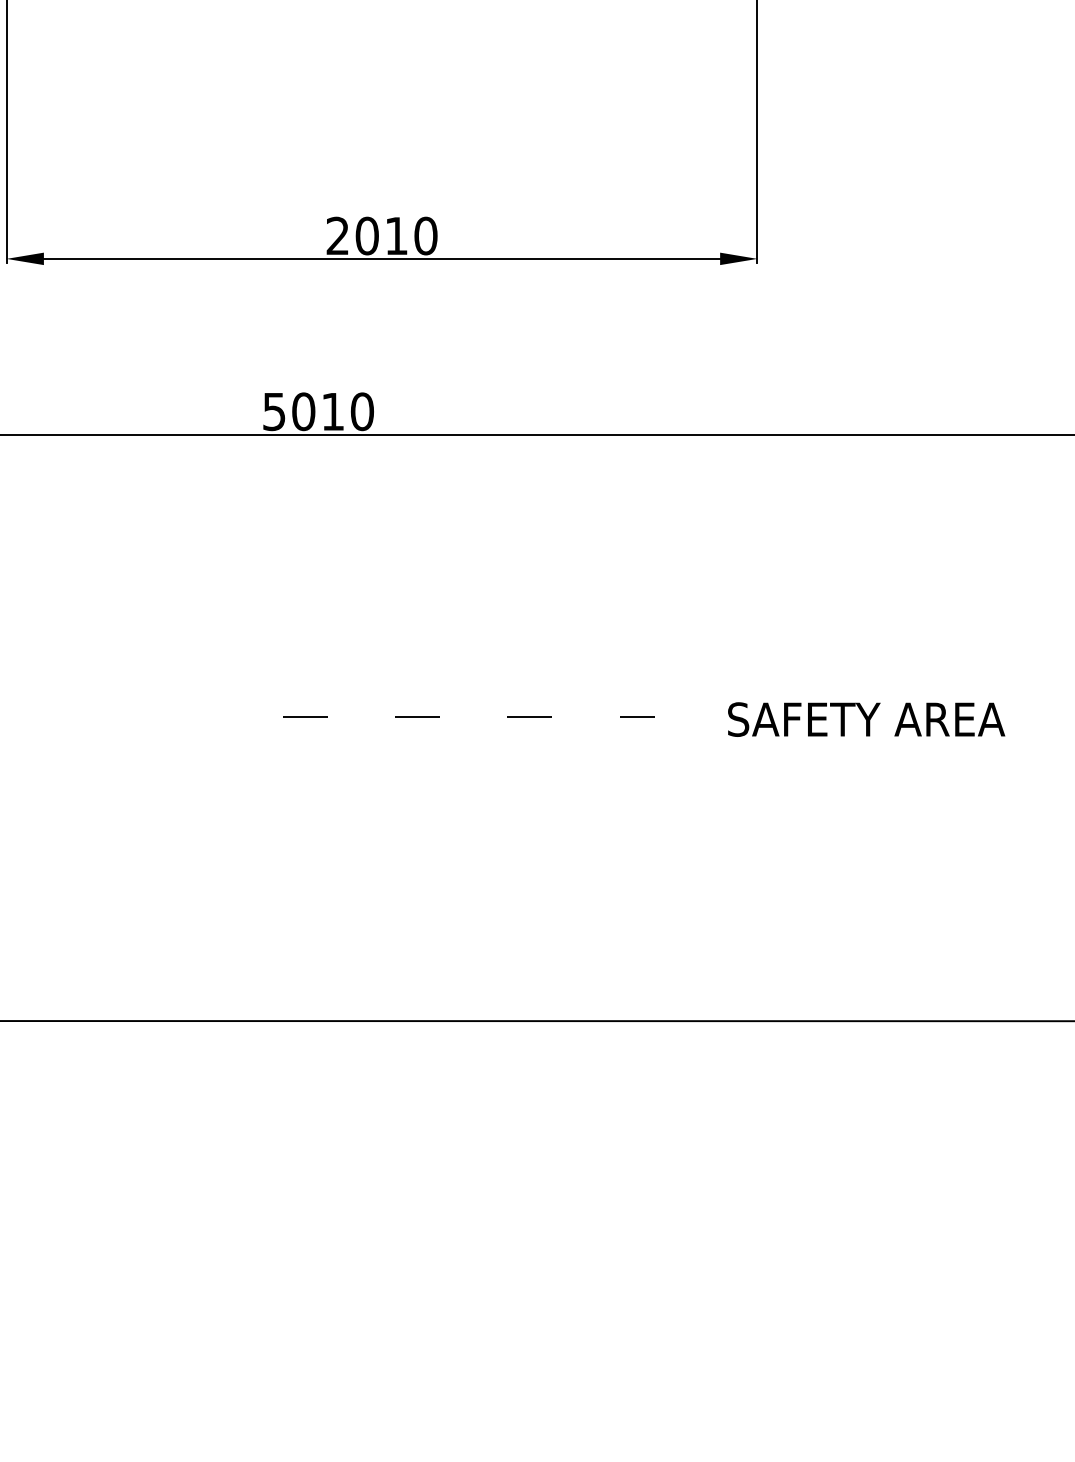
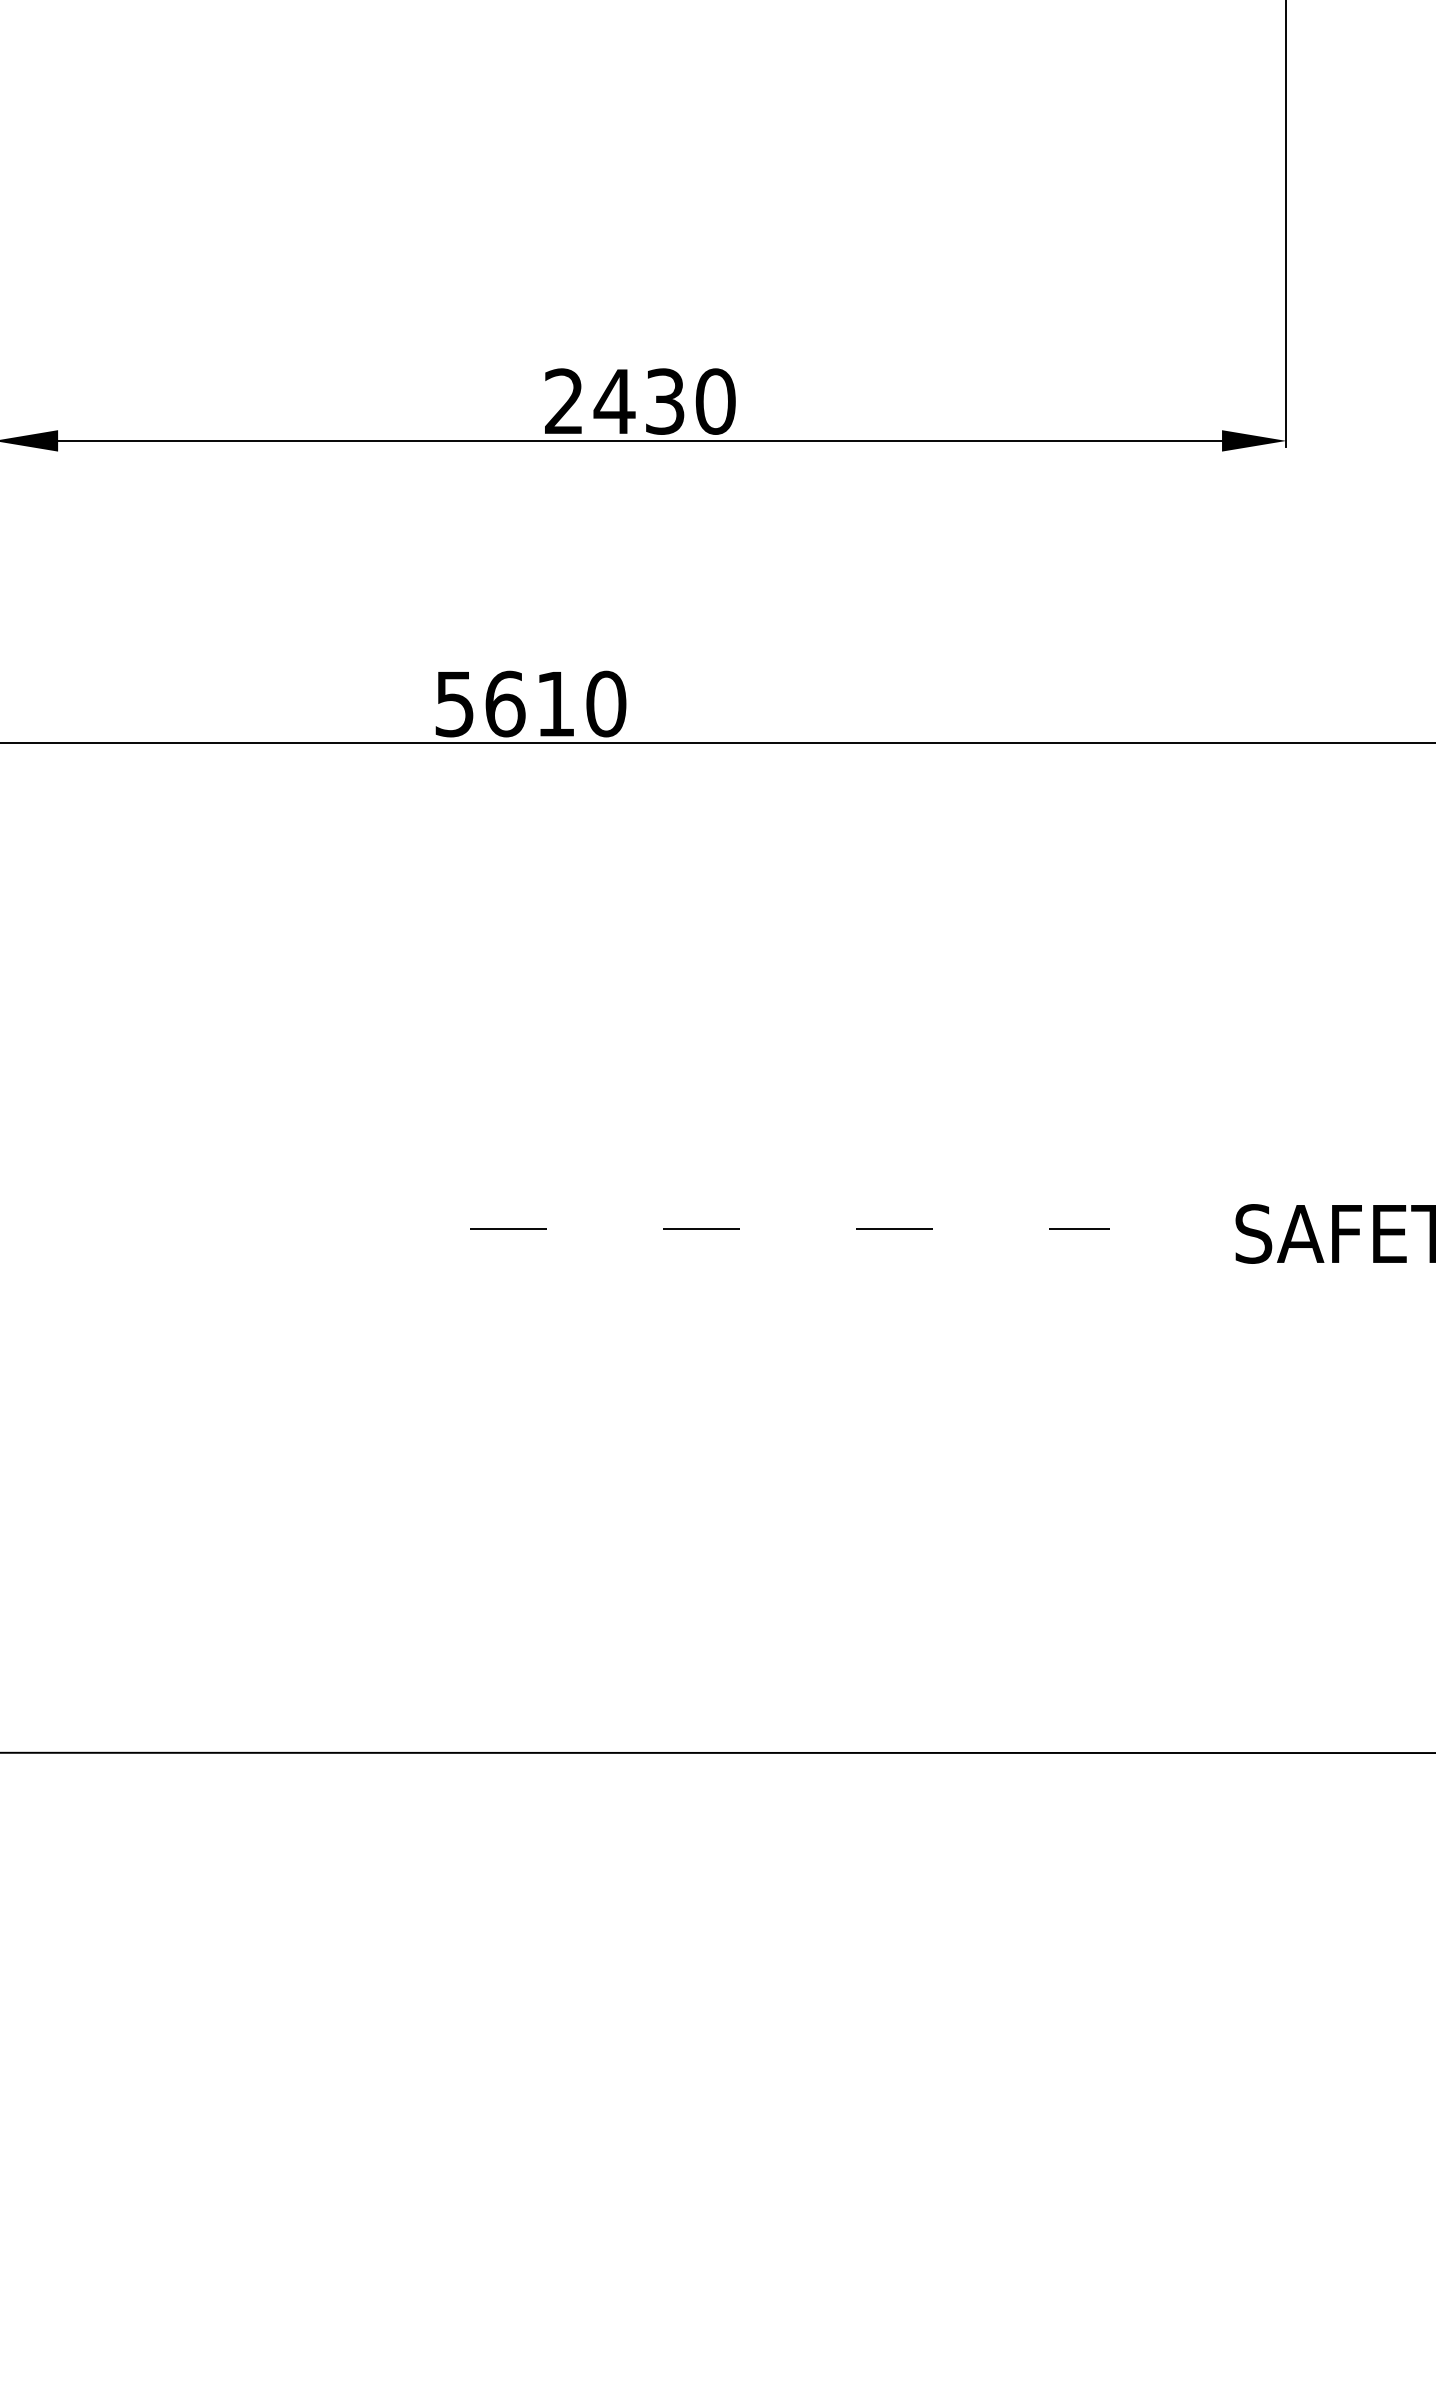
text: (381, 235) -> (639, 400), 2010 -> 2430
text: (303, 411) -> (504, 703), 5010 -> 5610

